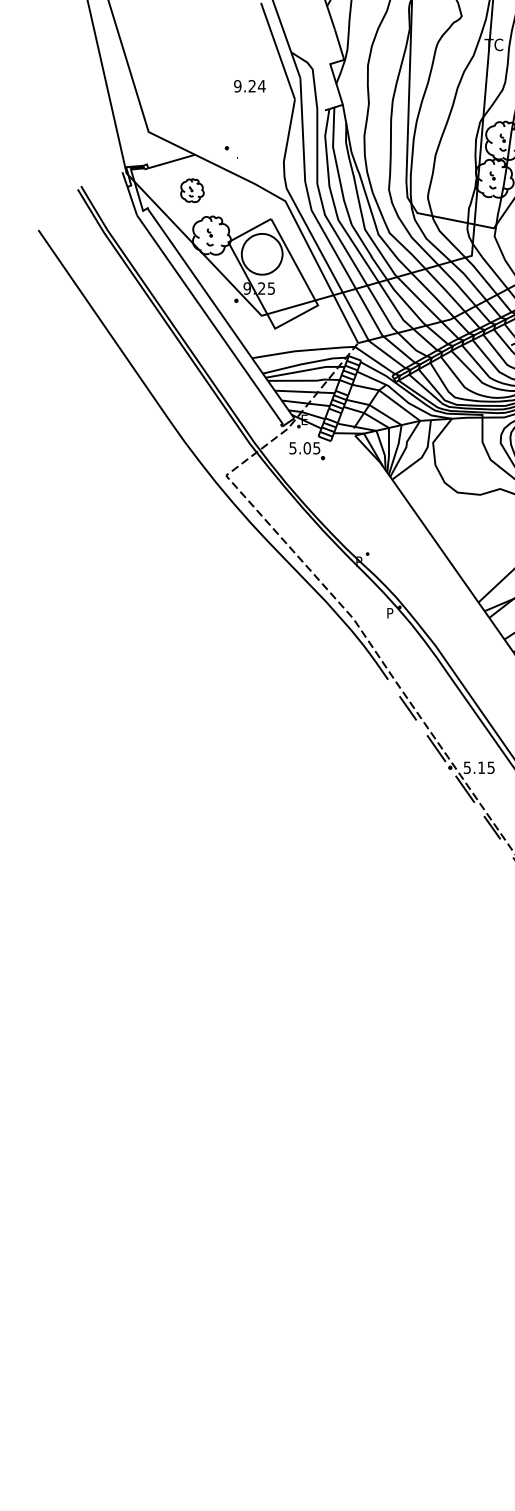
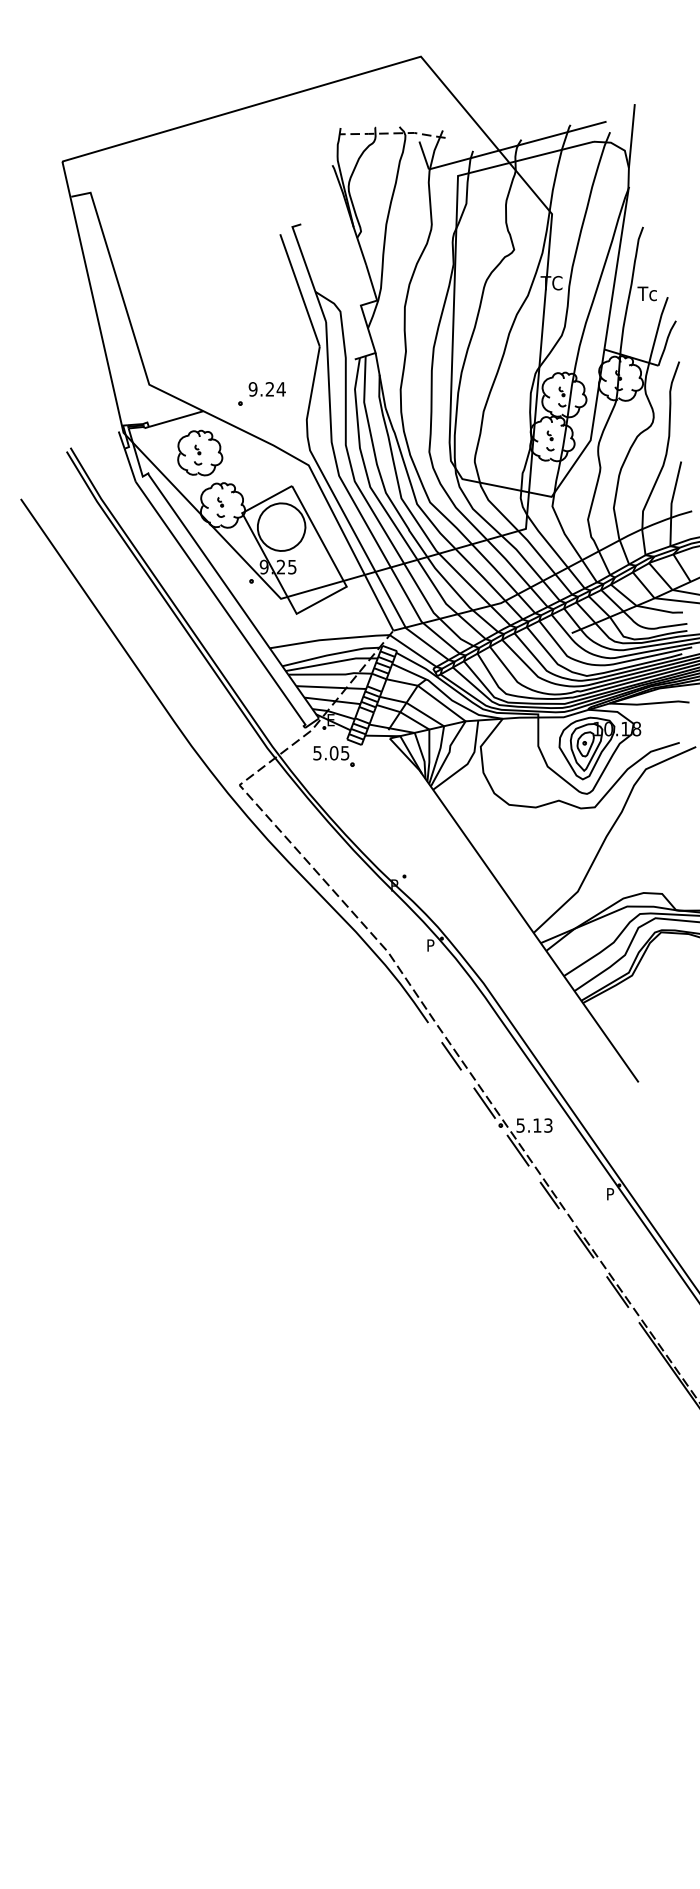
text: (249, 86) -> (266, 389), moved
part: (192, 190) -> (200, 452), size x1.67
text: (491, 767) -> (548, 1125), 5.15 -> 5.13

